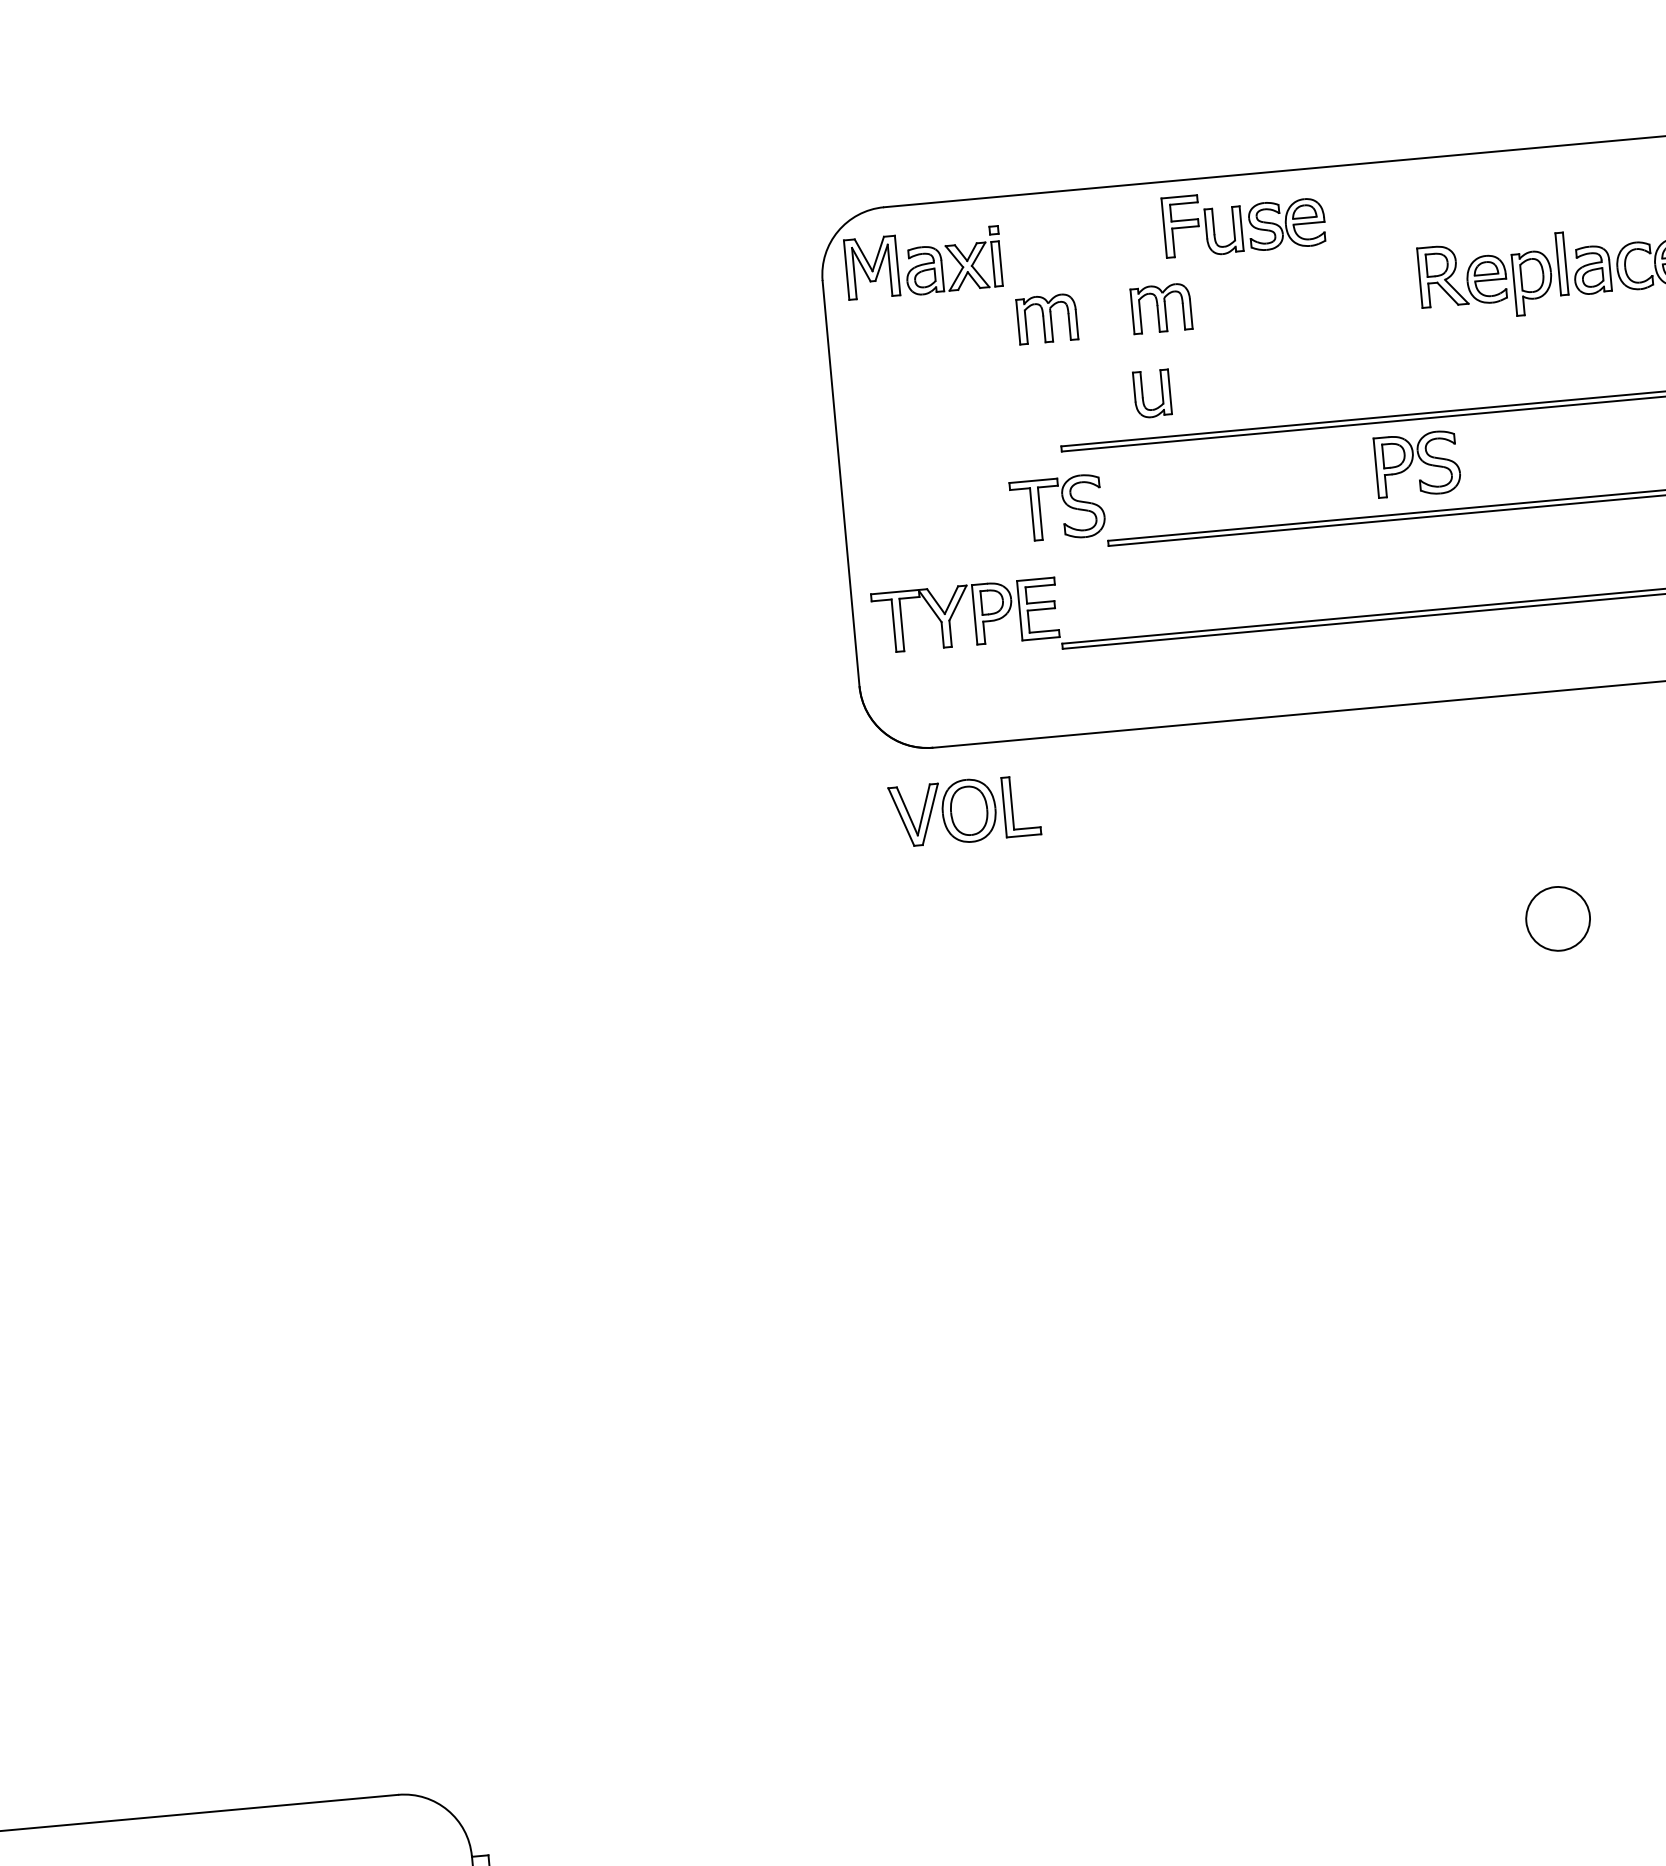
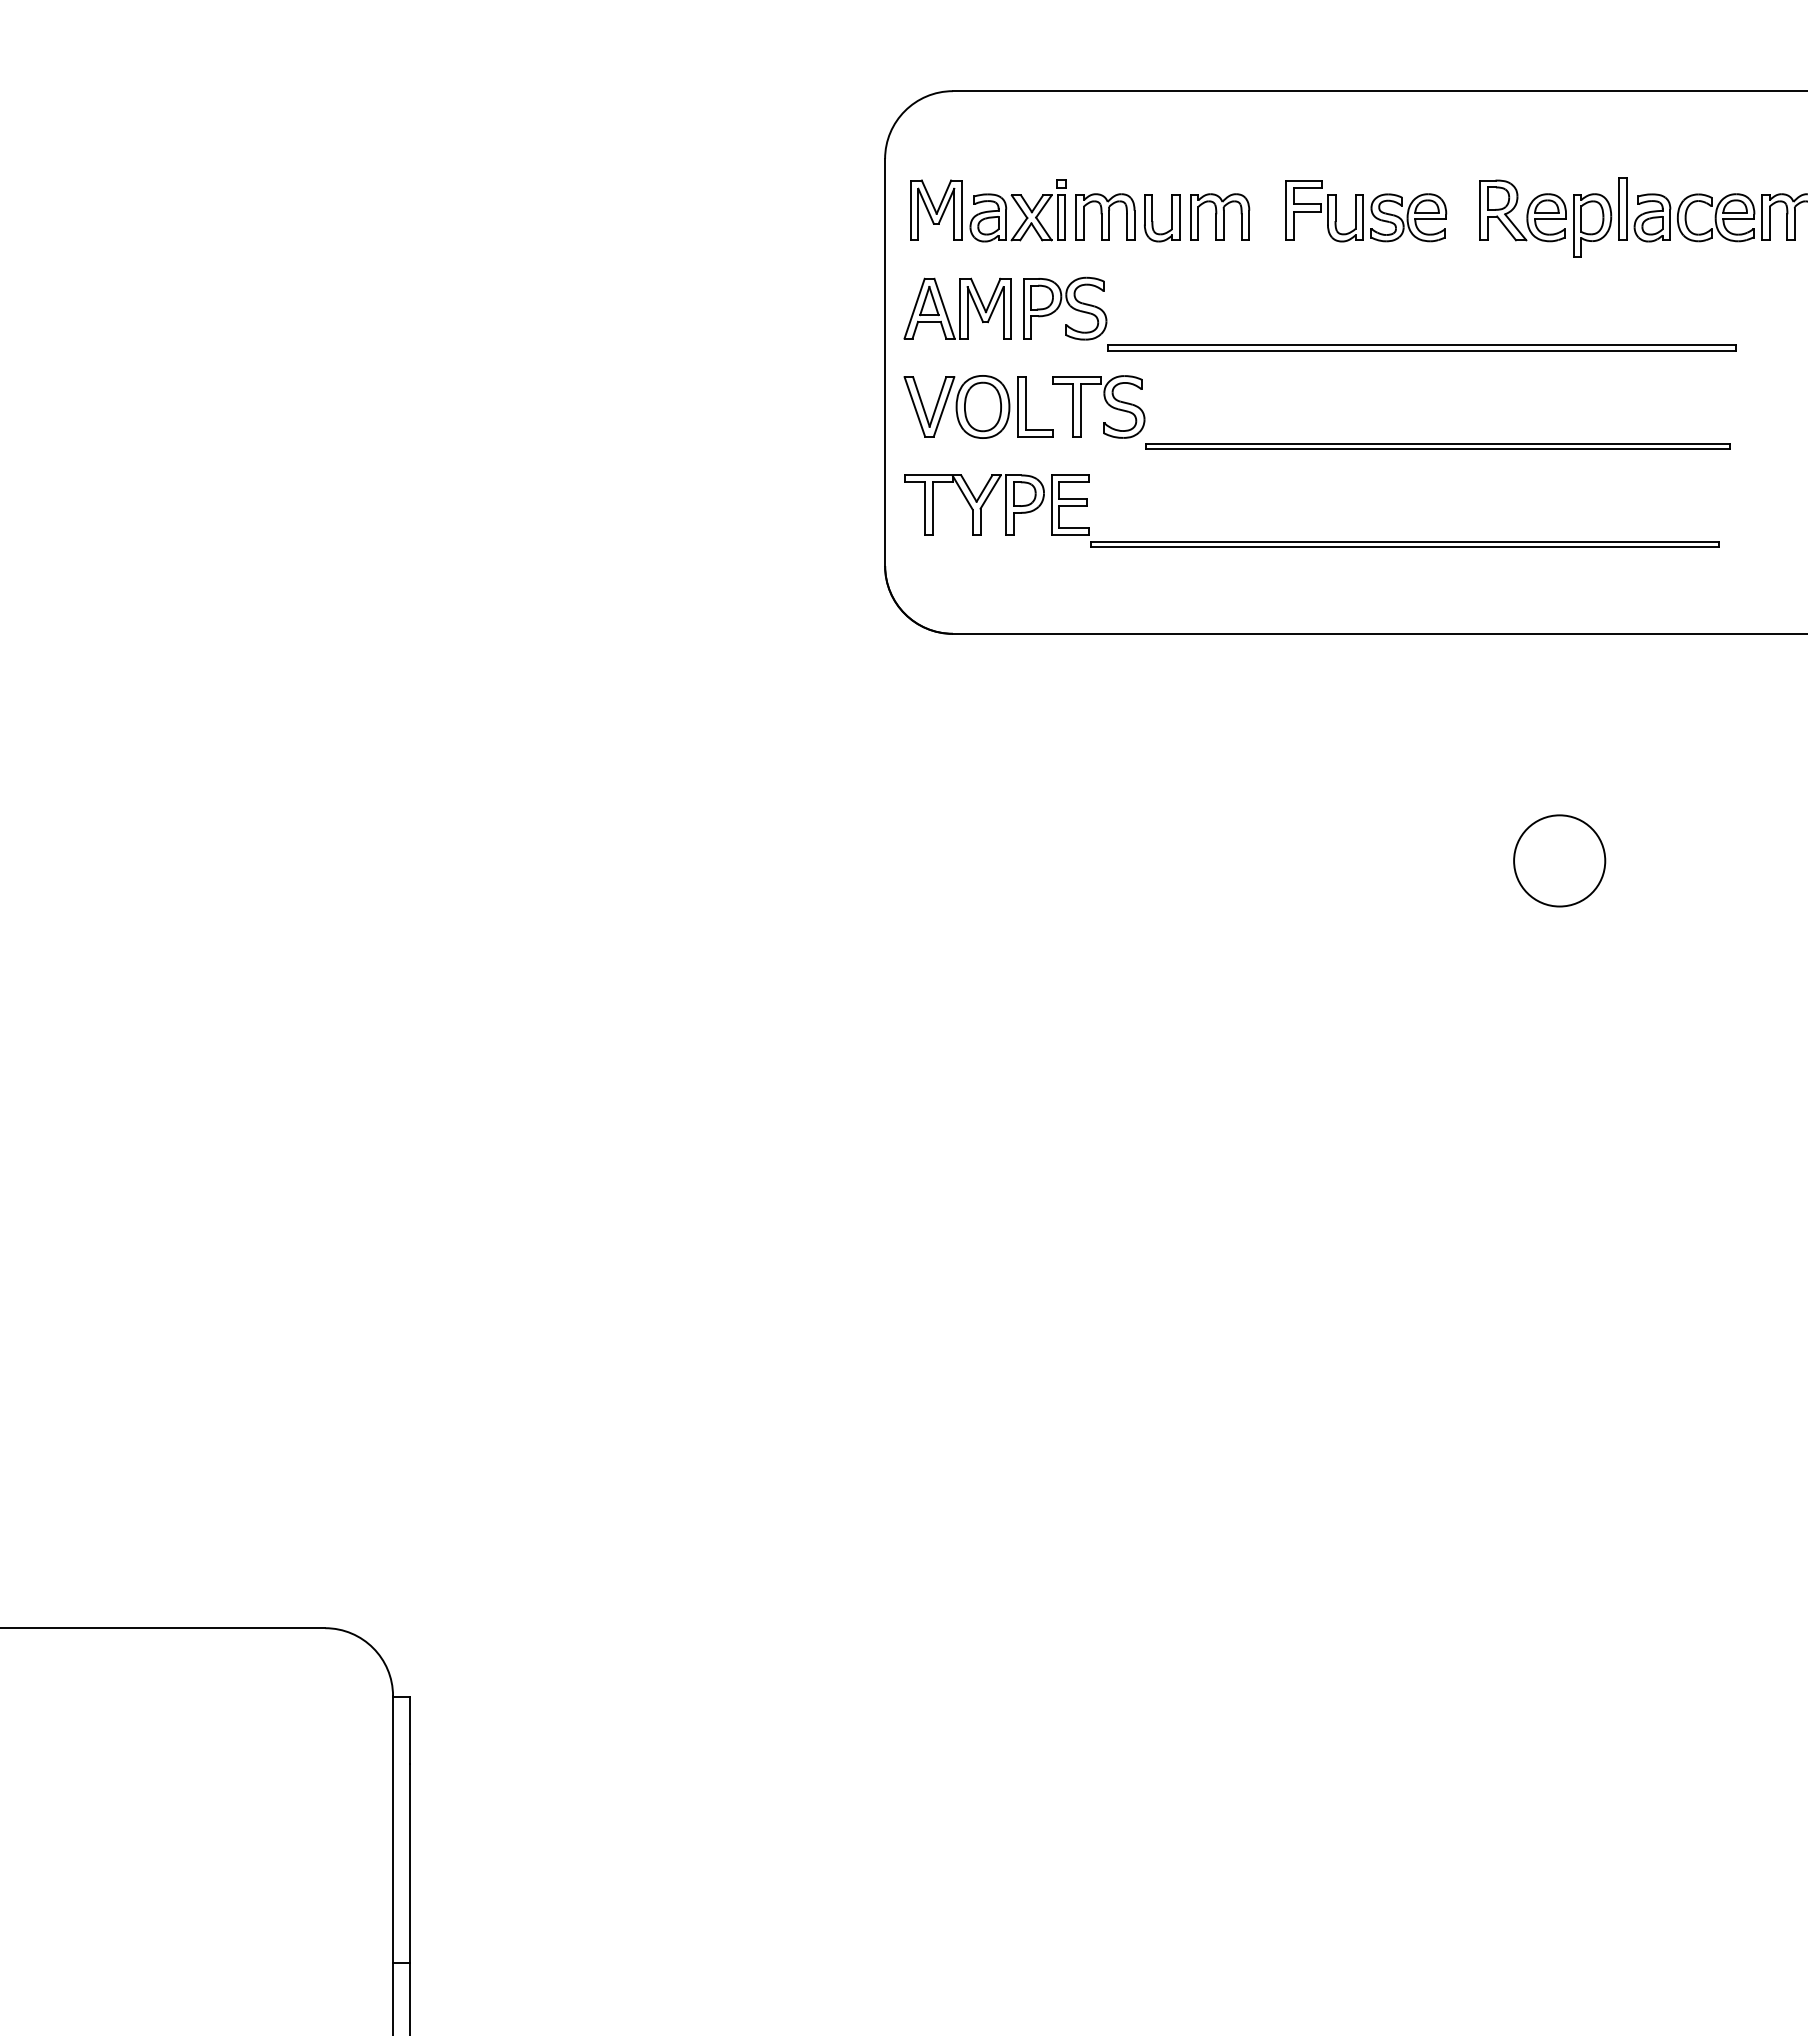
part: (1244, 221) -> (1366, 211), moved
part: (923, 263) -> (988, 210), moved
part: (1161, 393) -> (1171, 218), moved
part: (908, 423) -> (957, 308), added
part: (1418, 464) -> (1065, 308), moved
part: (964, 810) -> (978, 406), moved
circle: (1557, 918) -> (1559, 860), size x1.43

